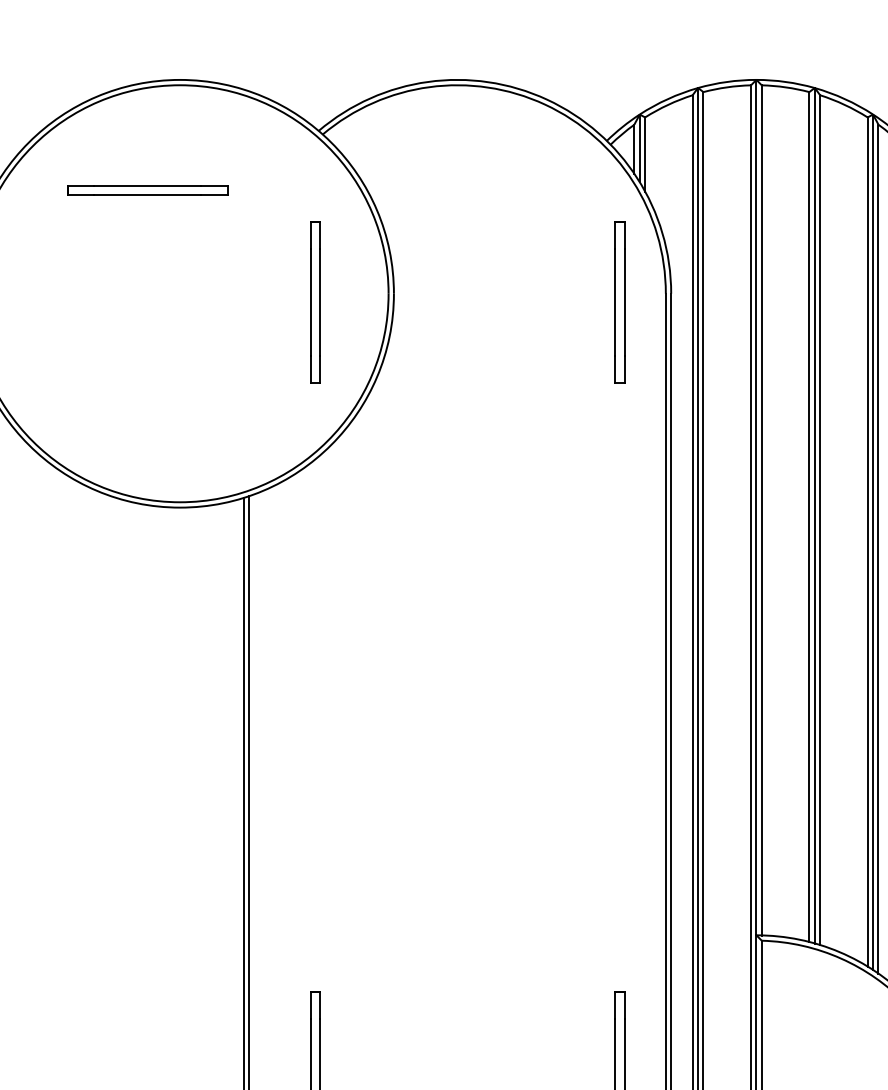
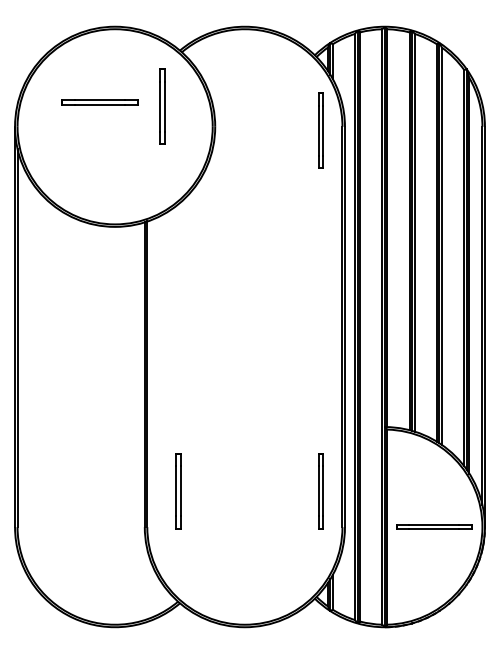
part: (146, 190) -> (99, 102), moved
part: (315, 301) -> (162, 106), moved

